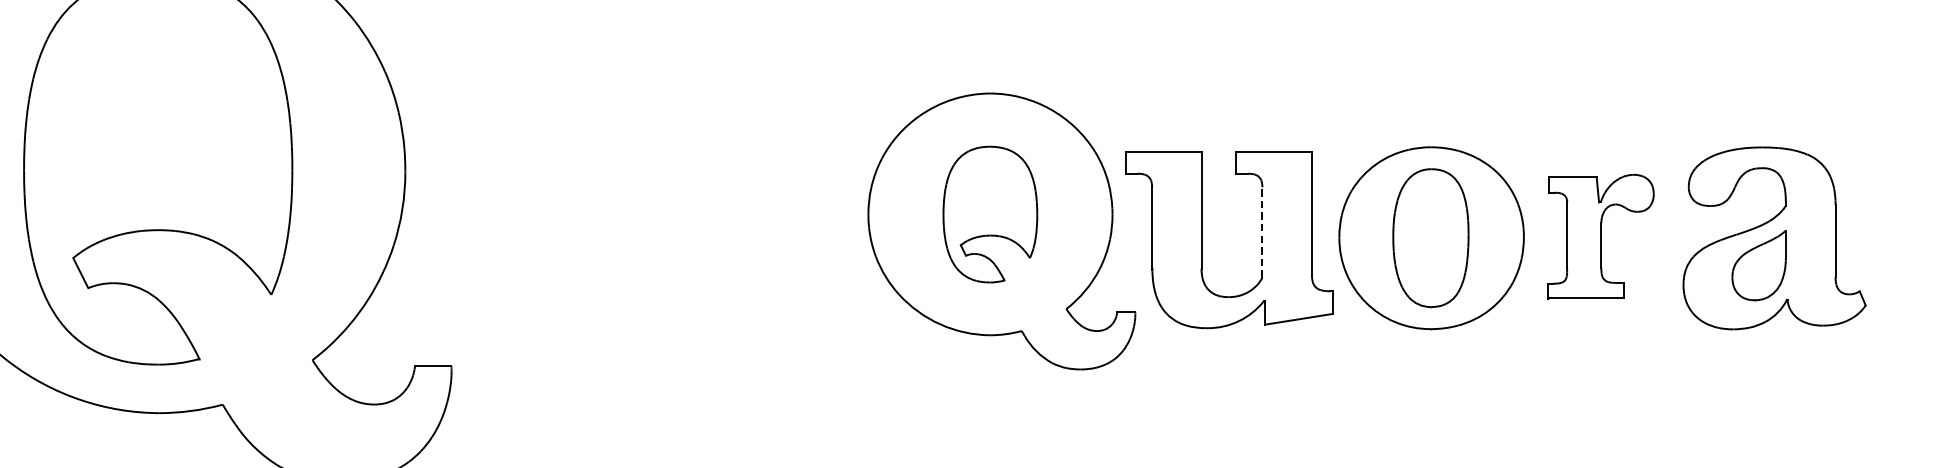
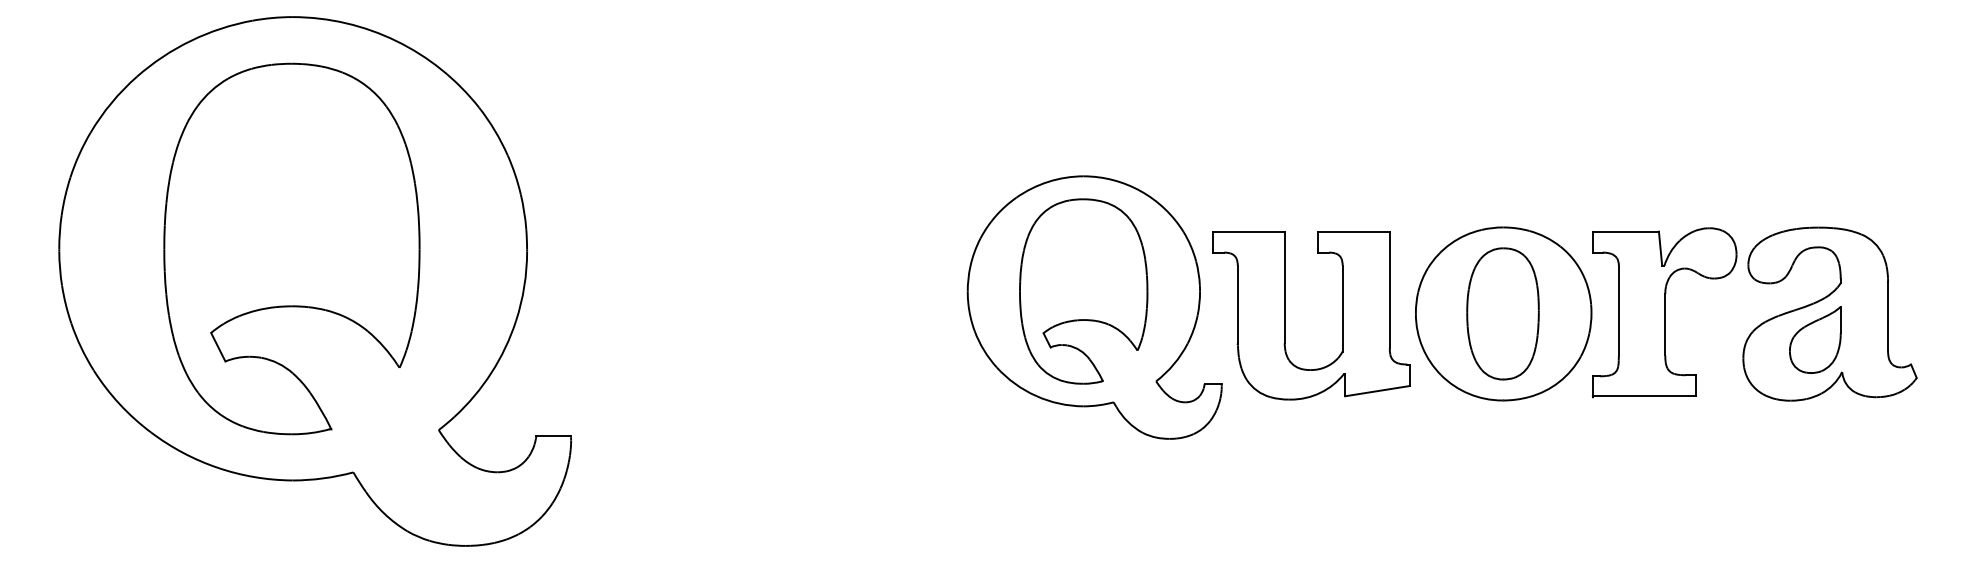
part: (990, 214) -> (1083, 291), size x1.43
line: (1262, 232) -> (1342, 308), dashed -> solid
part: (1600, 236) -> (1664, 312), size x1.43

